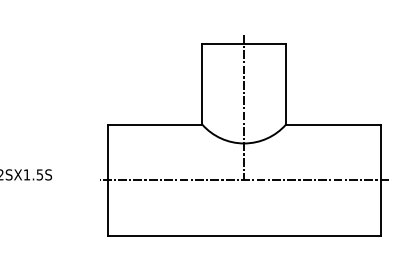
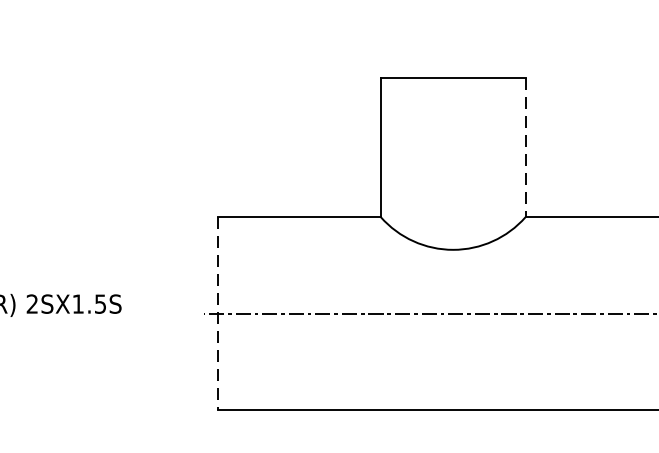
line: (286, 84) -> (526, 147), solid -> dashed
line: (244, 107) -> (453, 187), removed
line: (107, 180) -> (217, 313), solid -> dashed

